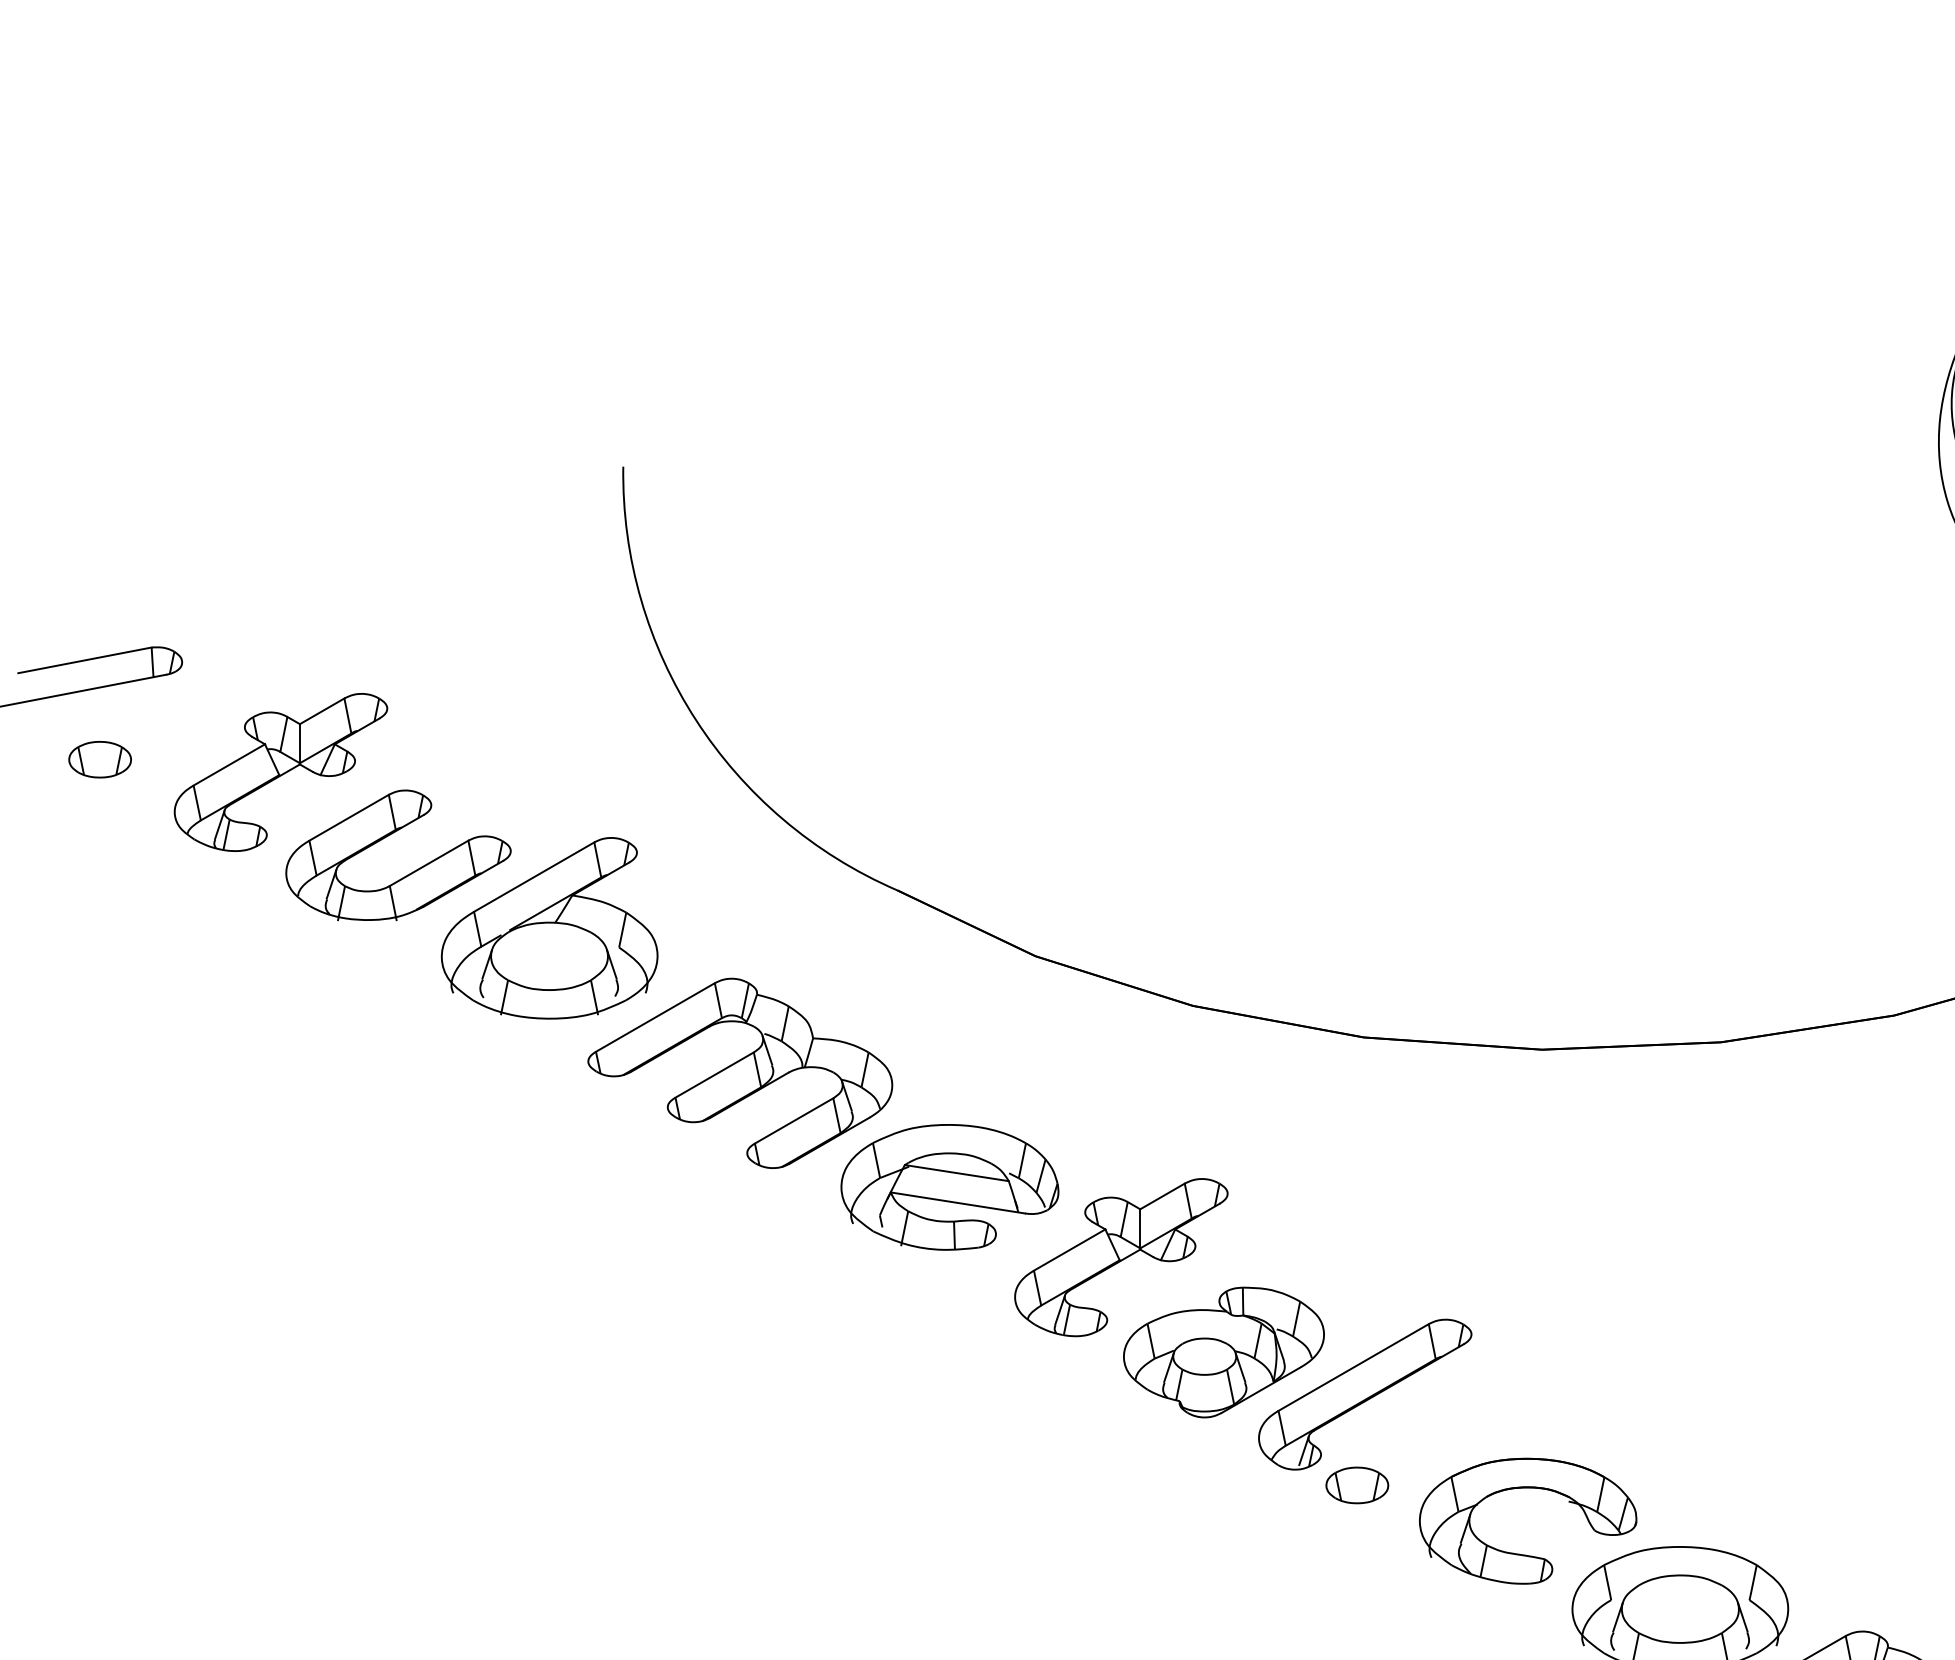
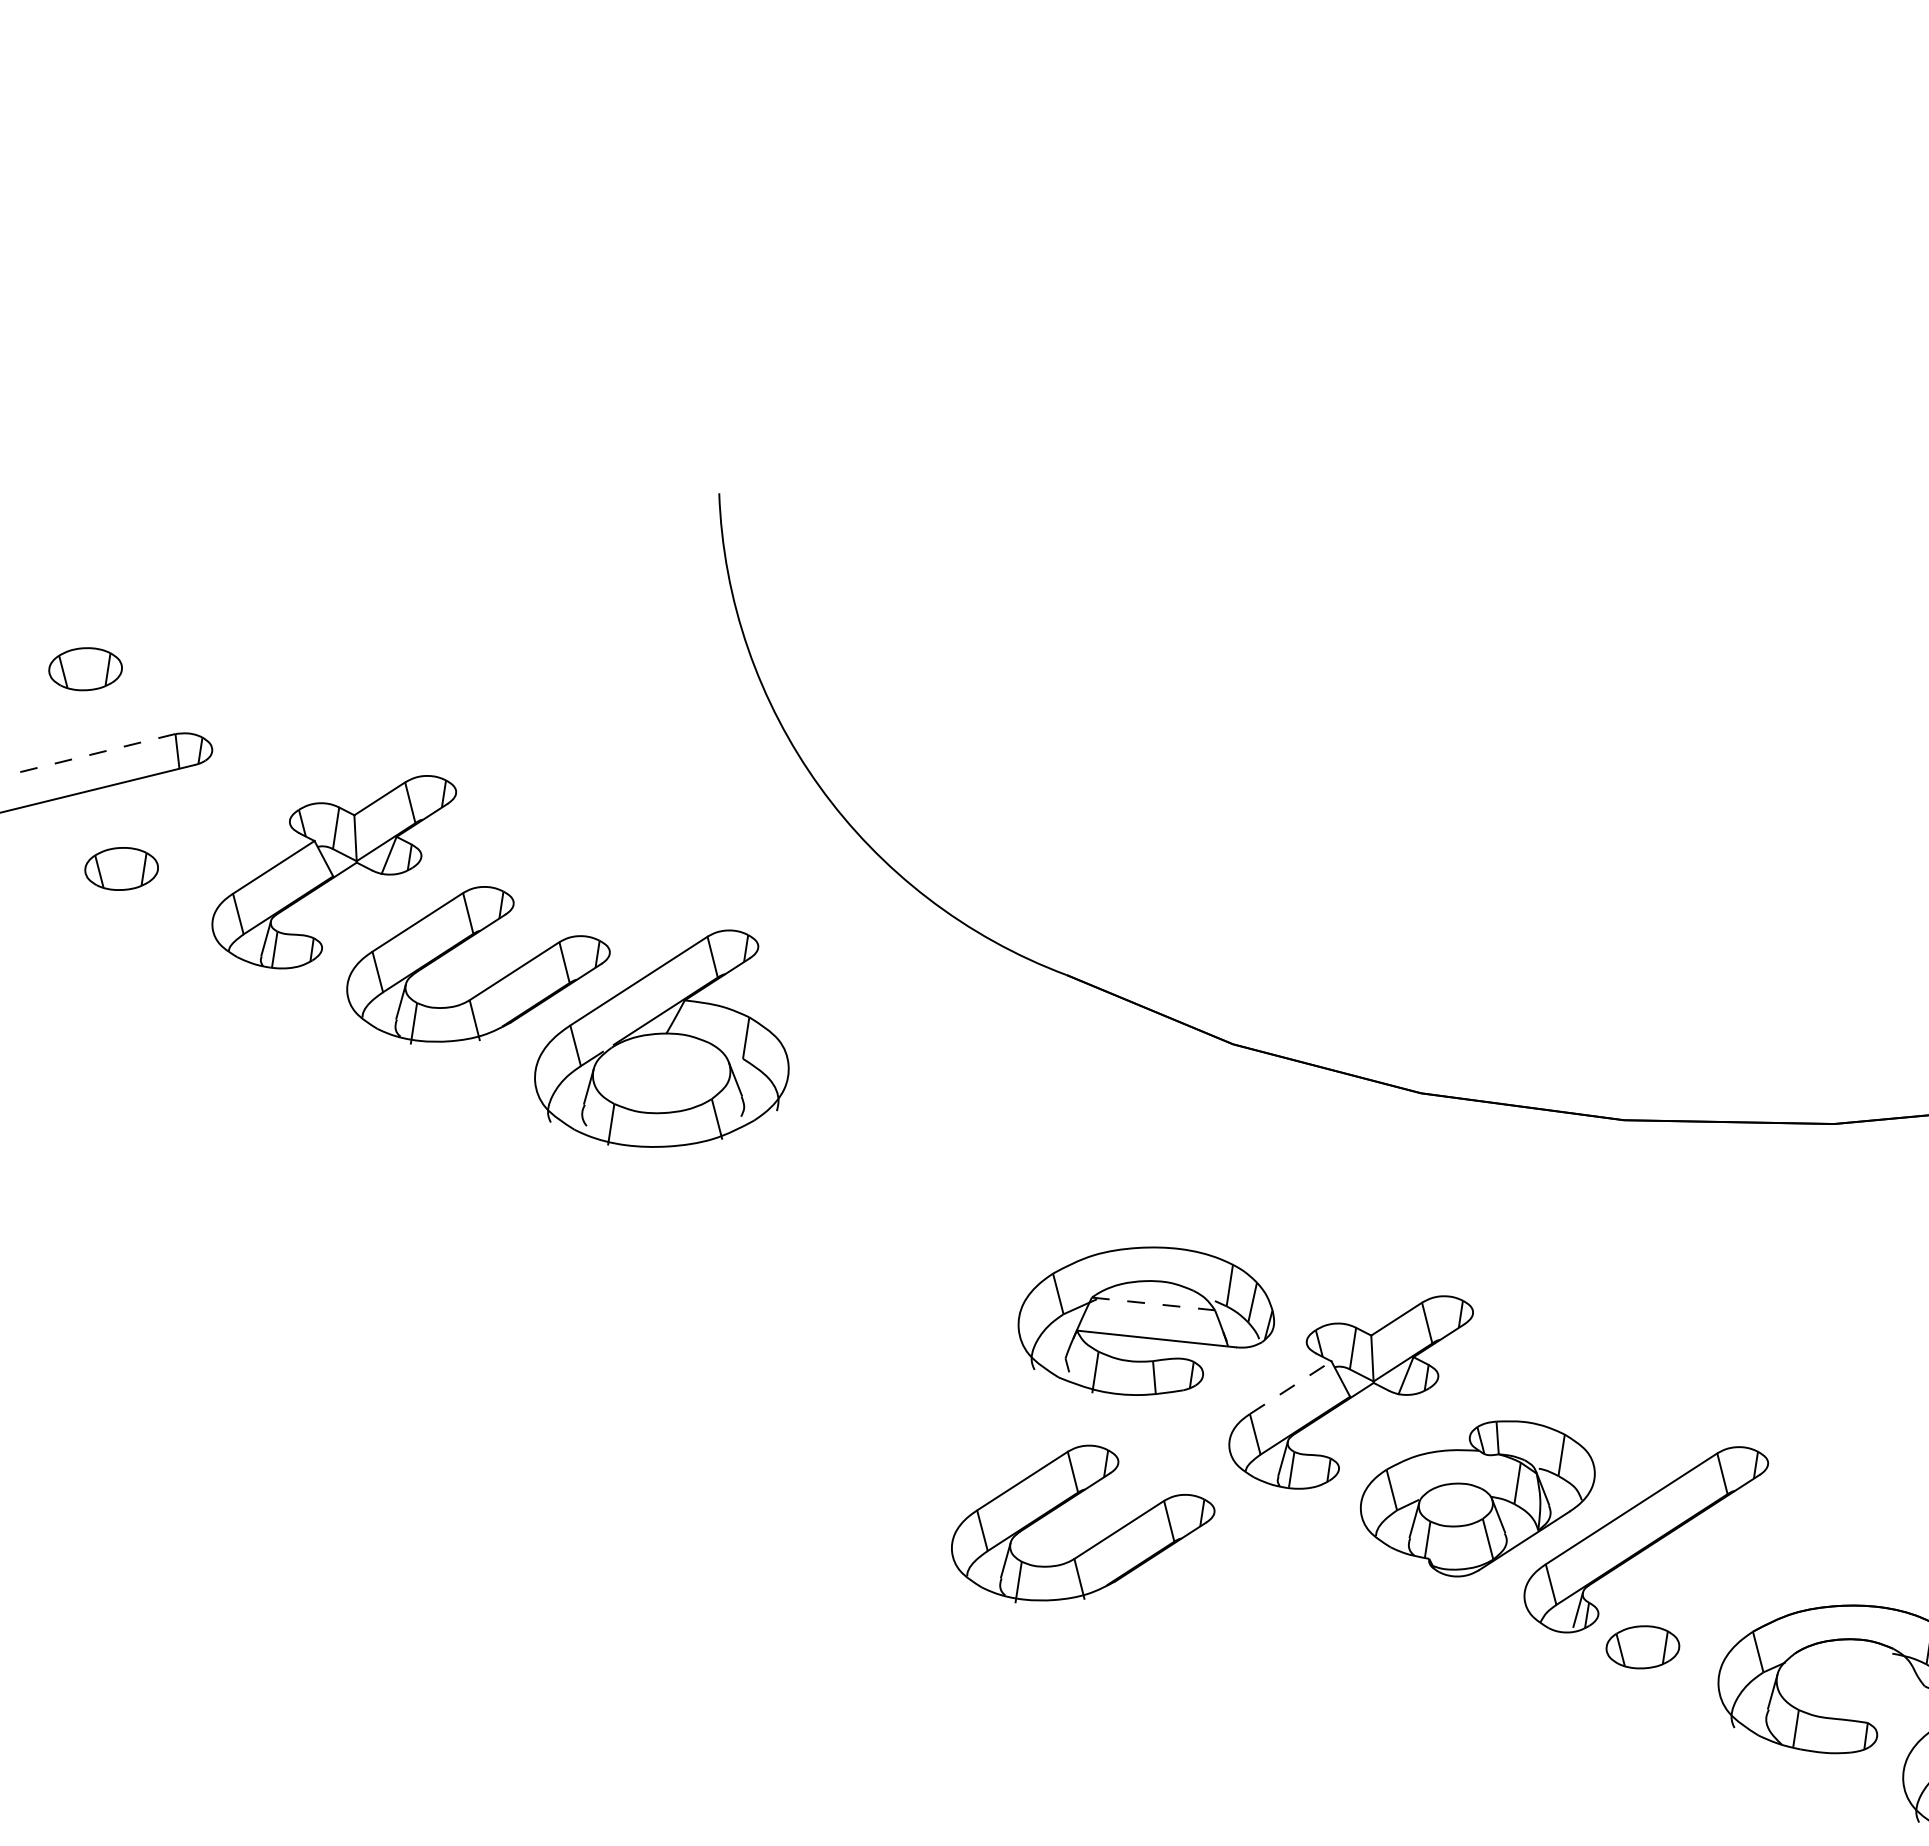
part: (77, 588) -> (84, 669), added
line: (84, 660) -> (97, 753), solid -> dashed
part: (740, 1072) -> (893, 1198), removed
line: (956, 1173) -> (1153, 1304), solid -> dashed
line: (1070, 1249) -> (1291, 1386), solid -> dashed
part: (896, 1374) -> (1094, 1544), added

